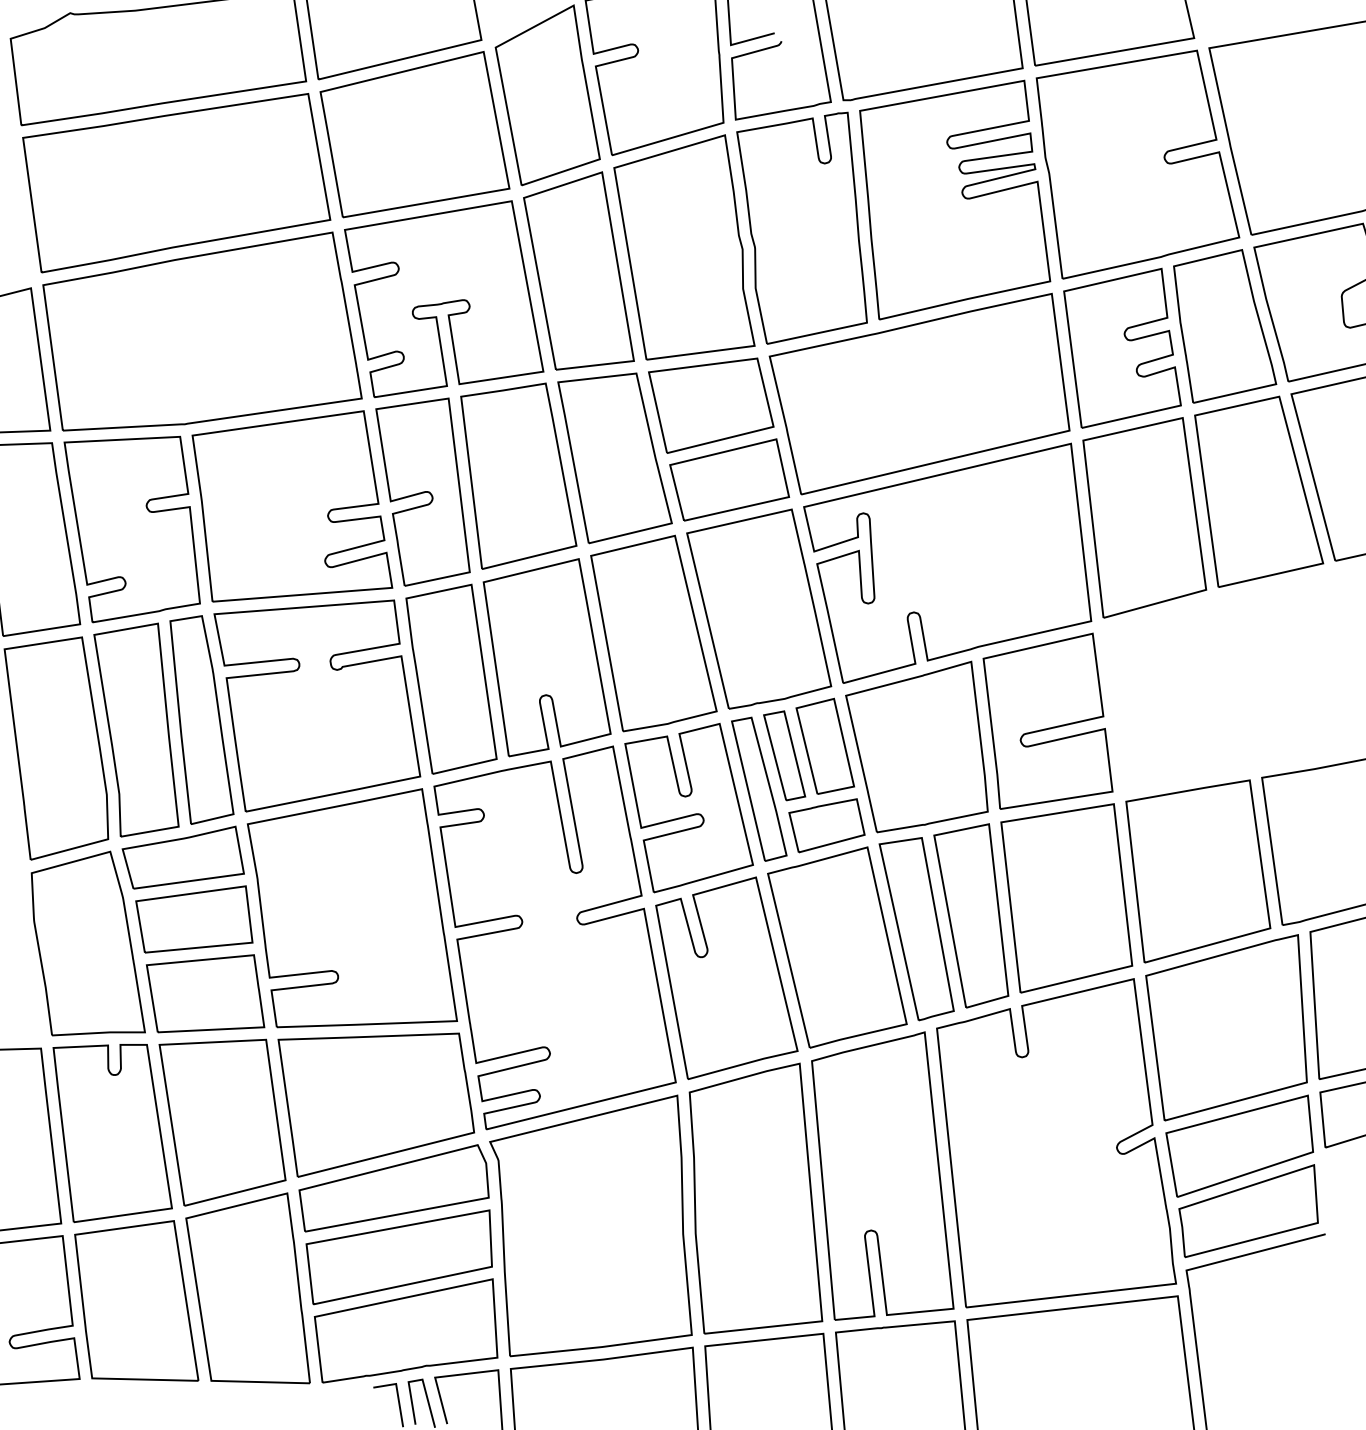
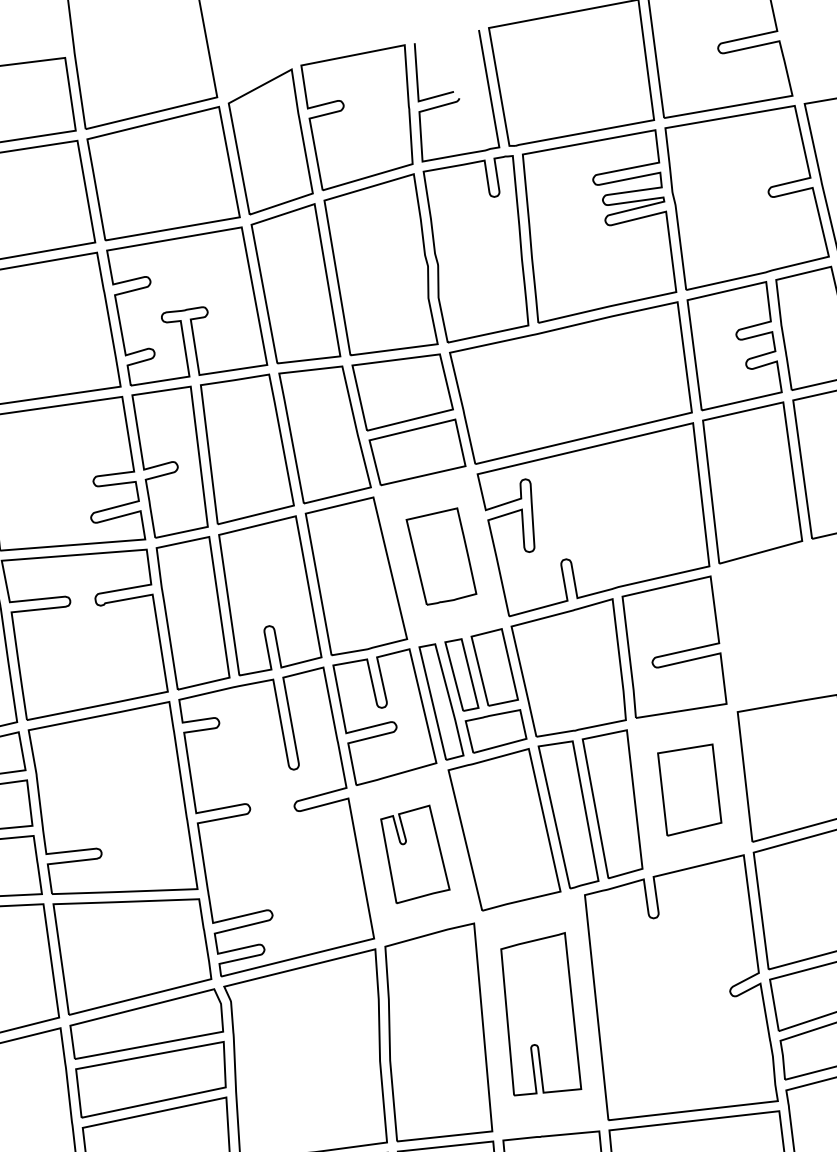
part: (759, 608) -> (441, 556), size x0.6
part: (1066, 898) -> (689, 790), size x0.6
part: (726, 977) -> (415, 853), size x0.6
part: (882, 1175) -> (540, 1013), size x0.7

